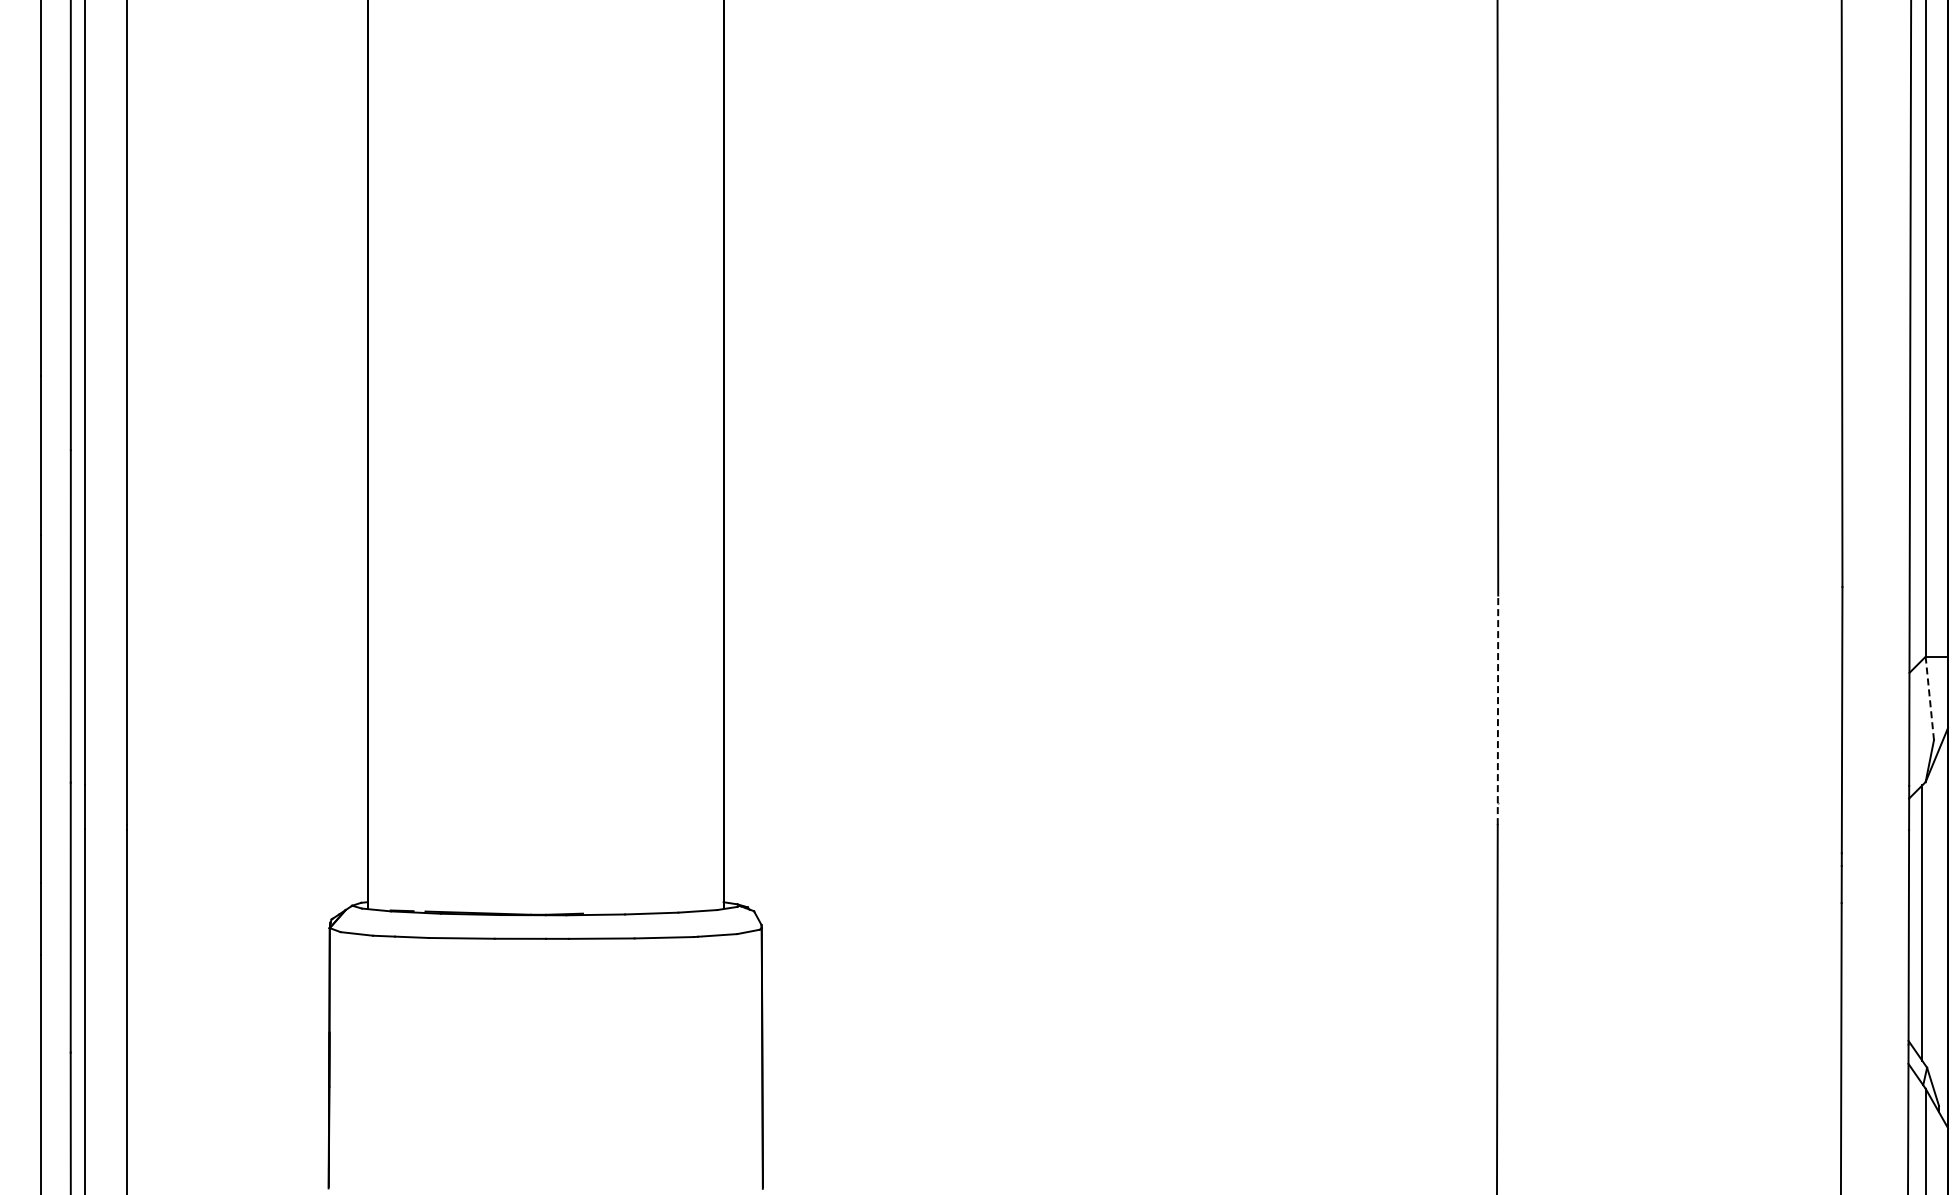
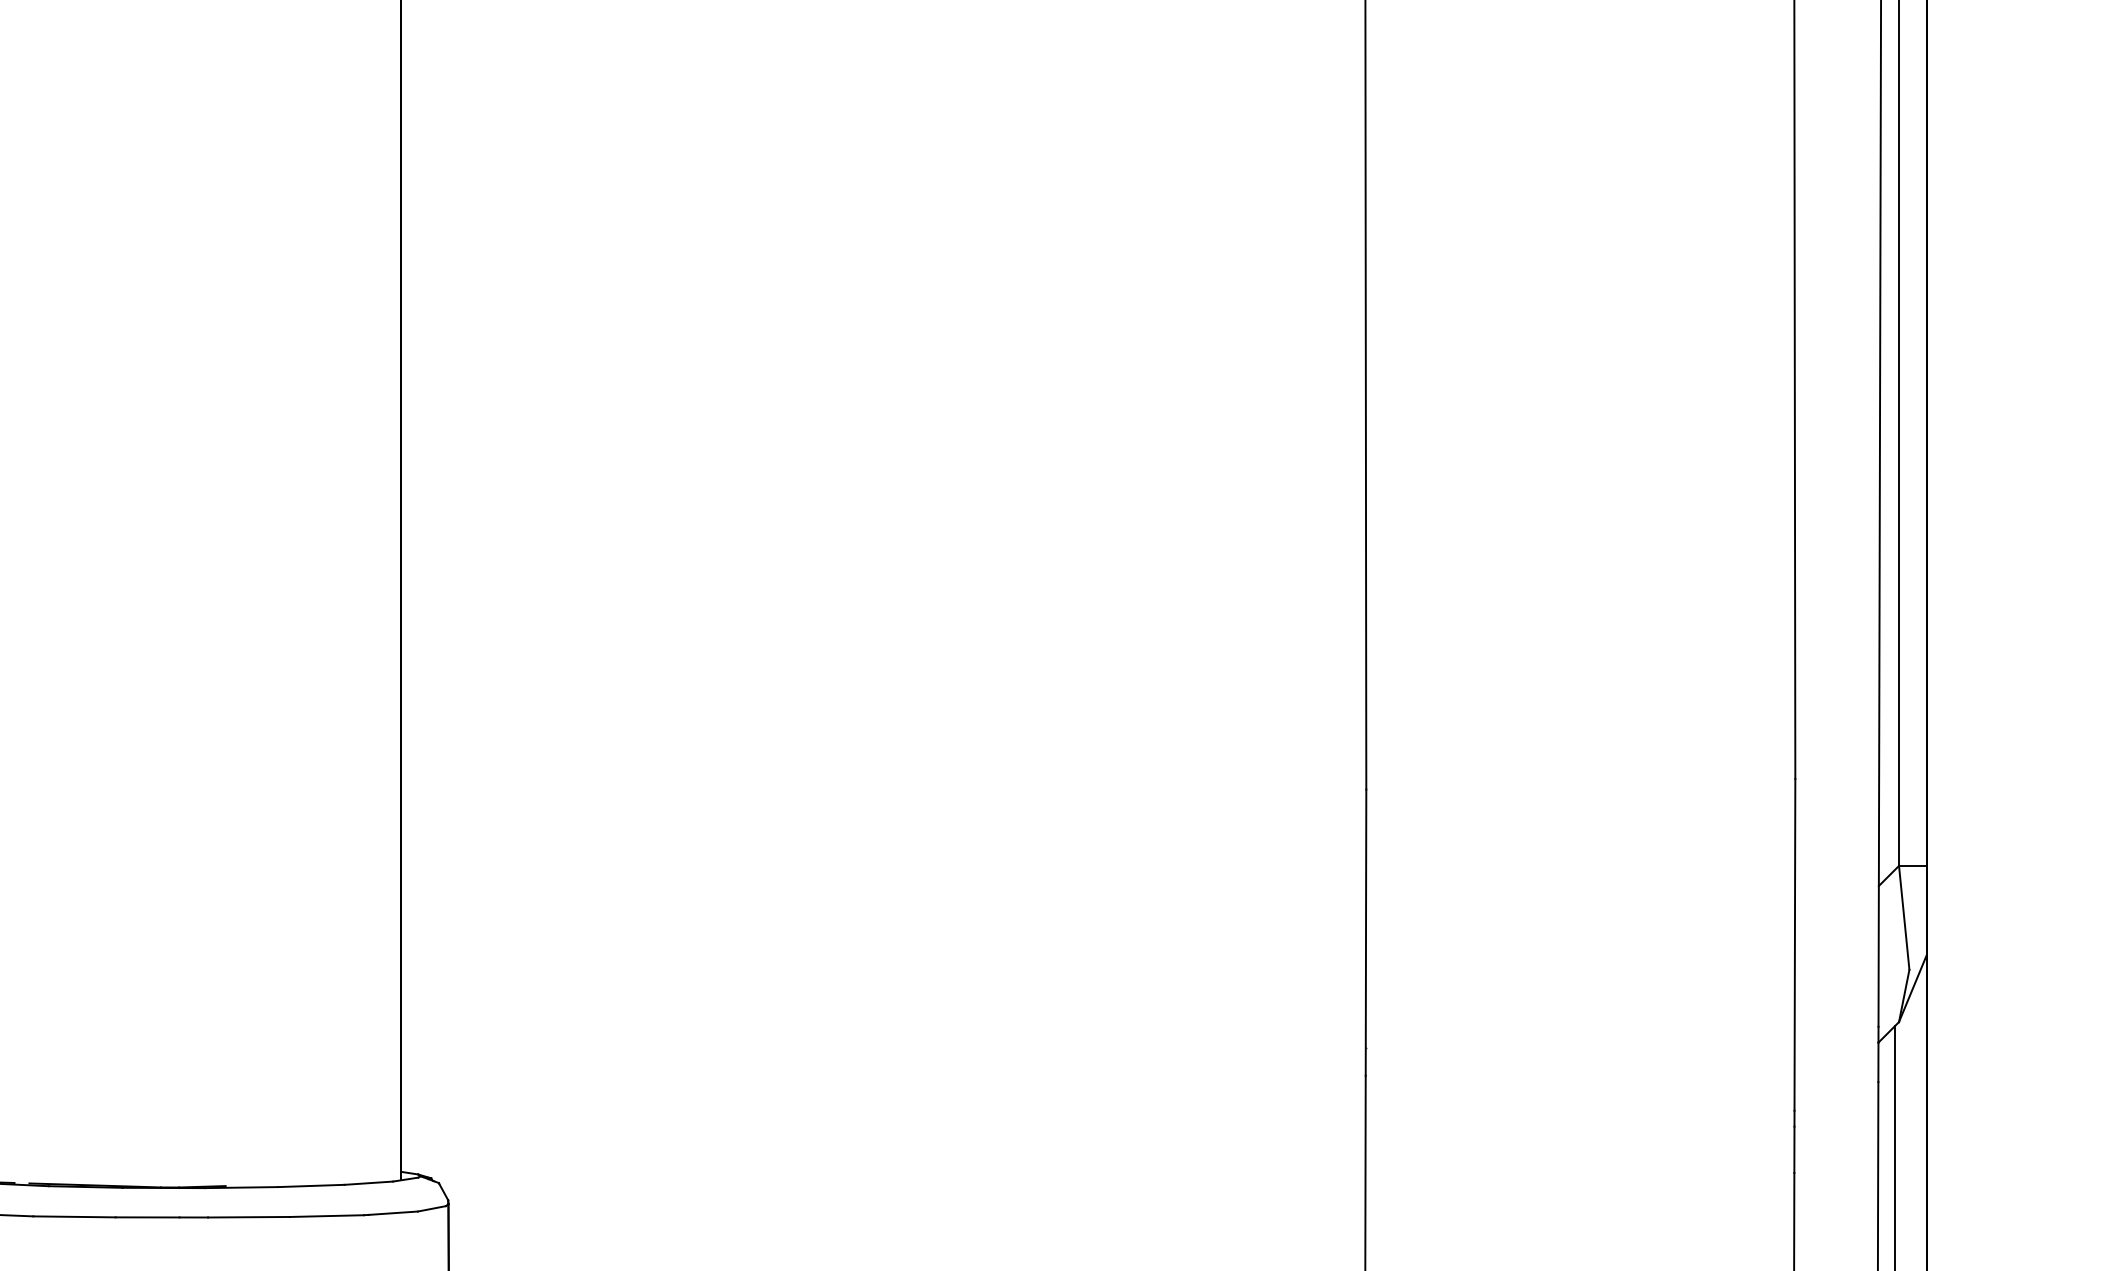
line: (1929, 698) -> (1903, 917), dashed -> solid
line: (1497, 710) -> (1365, 932), dashed -> solid

